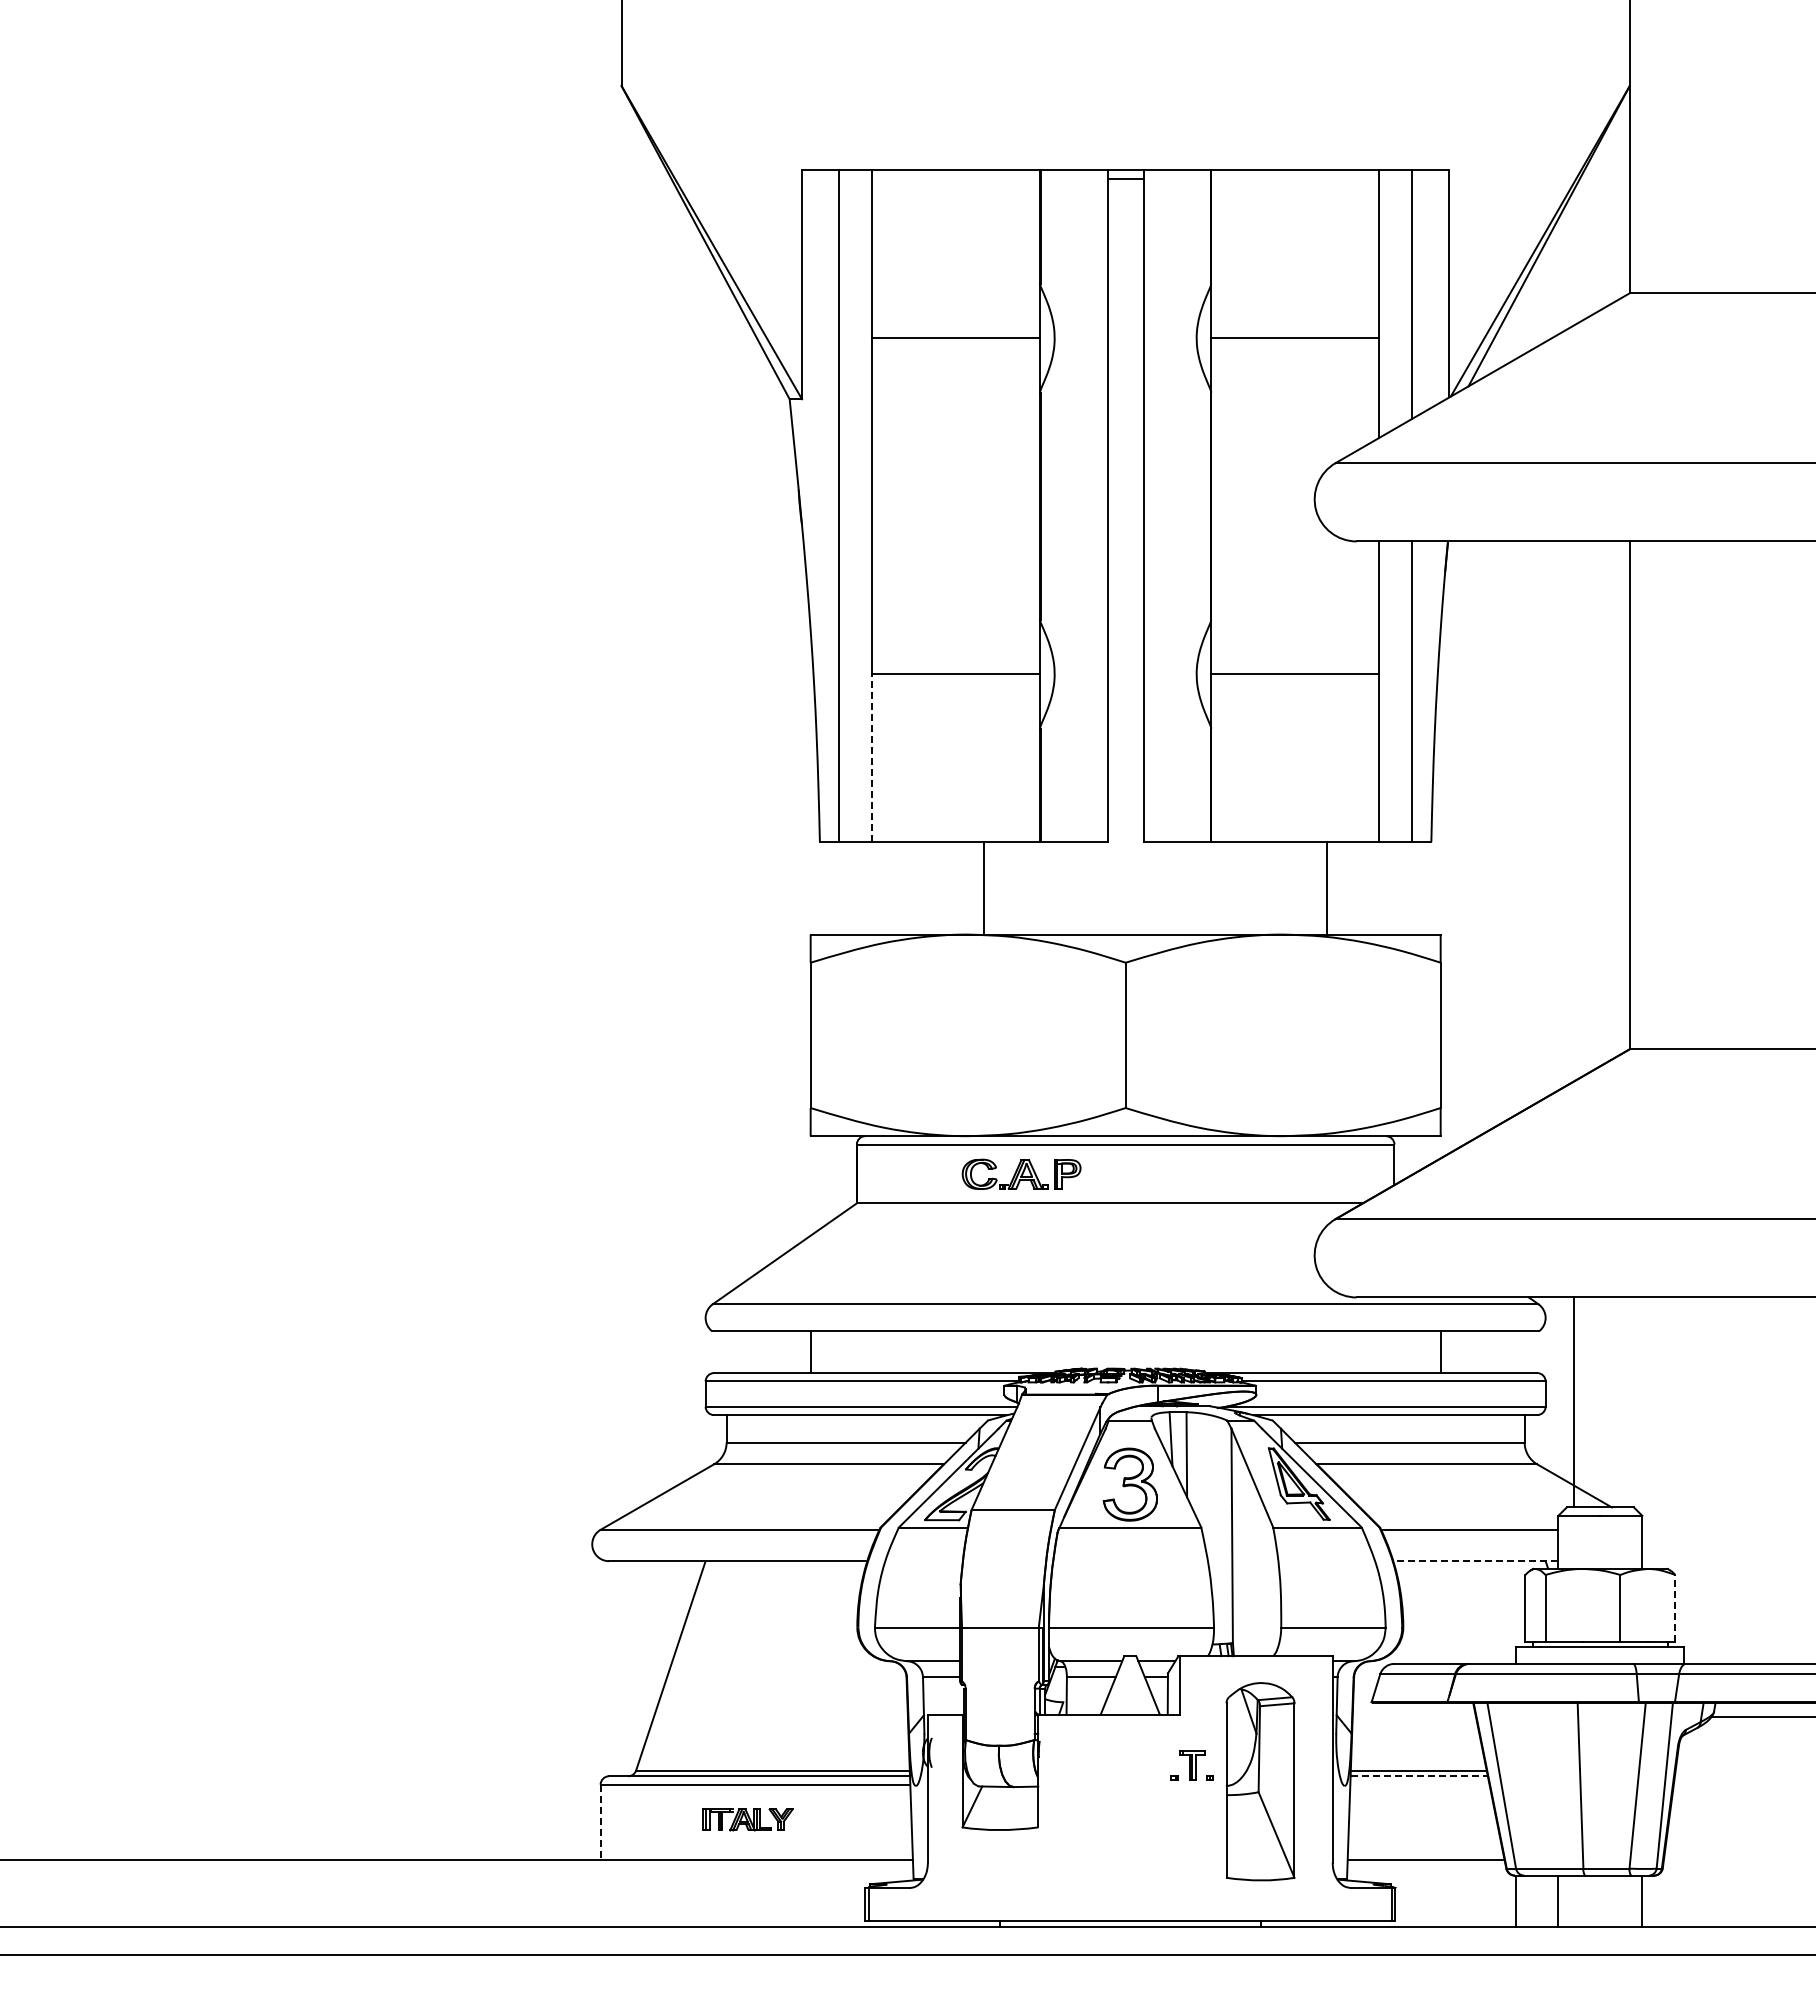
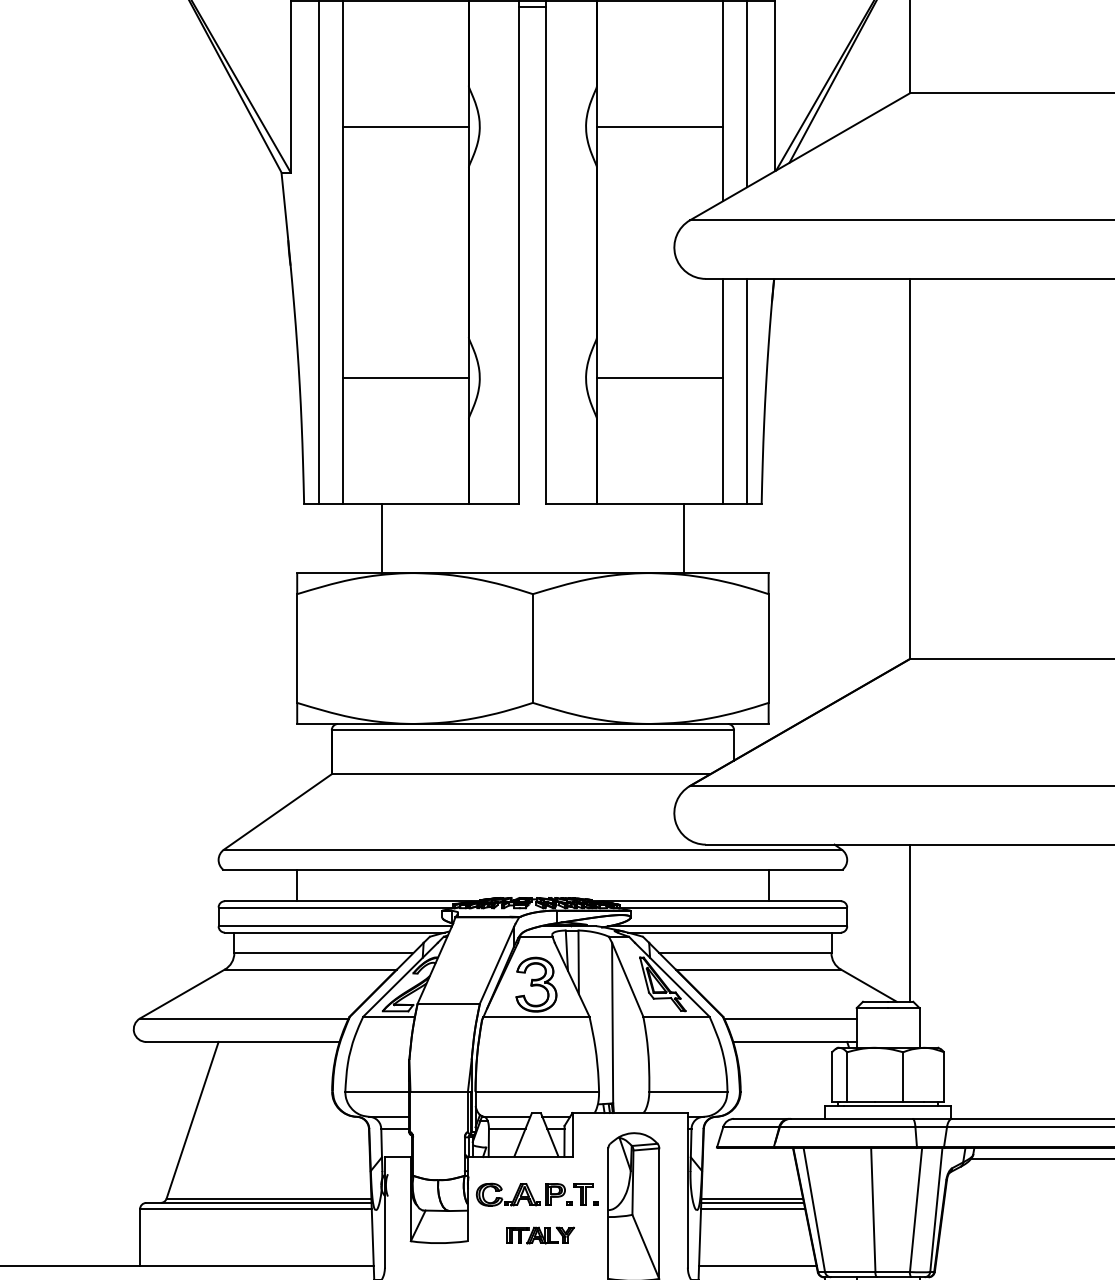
line: (872, 757) -> (343, 440), dashed -> solid
line: (984, 888) -> (382, 538), moved
part: (1021, 1173) -> (520, 1194), moved
line: (1573, 1402) -> (909, 923), moved
line: (1475, 1561) -> (794, 1042), dashed -> solid
line: (1675, 1608) -> (944, 1077), dashed -> solid
line: (1419, 1776) -> (752, 1203), dashed -> solid
line: (1419, 1784) -> (752, 1209), added
part: (747, 1819) -> (540, 1235), moved
line: (600, 1822) -> (139, 1237), dashed -> solid

